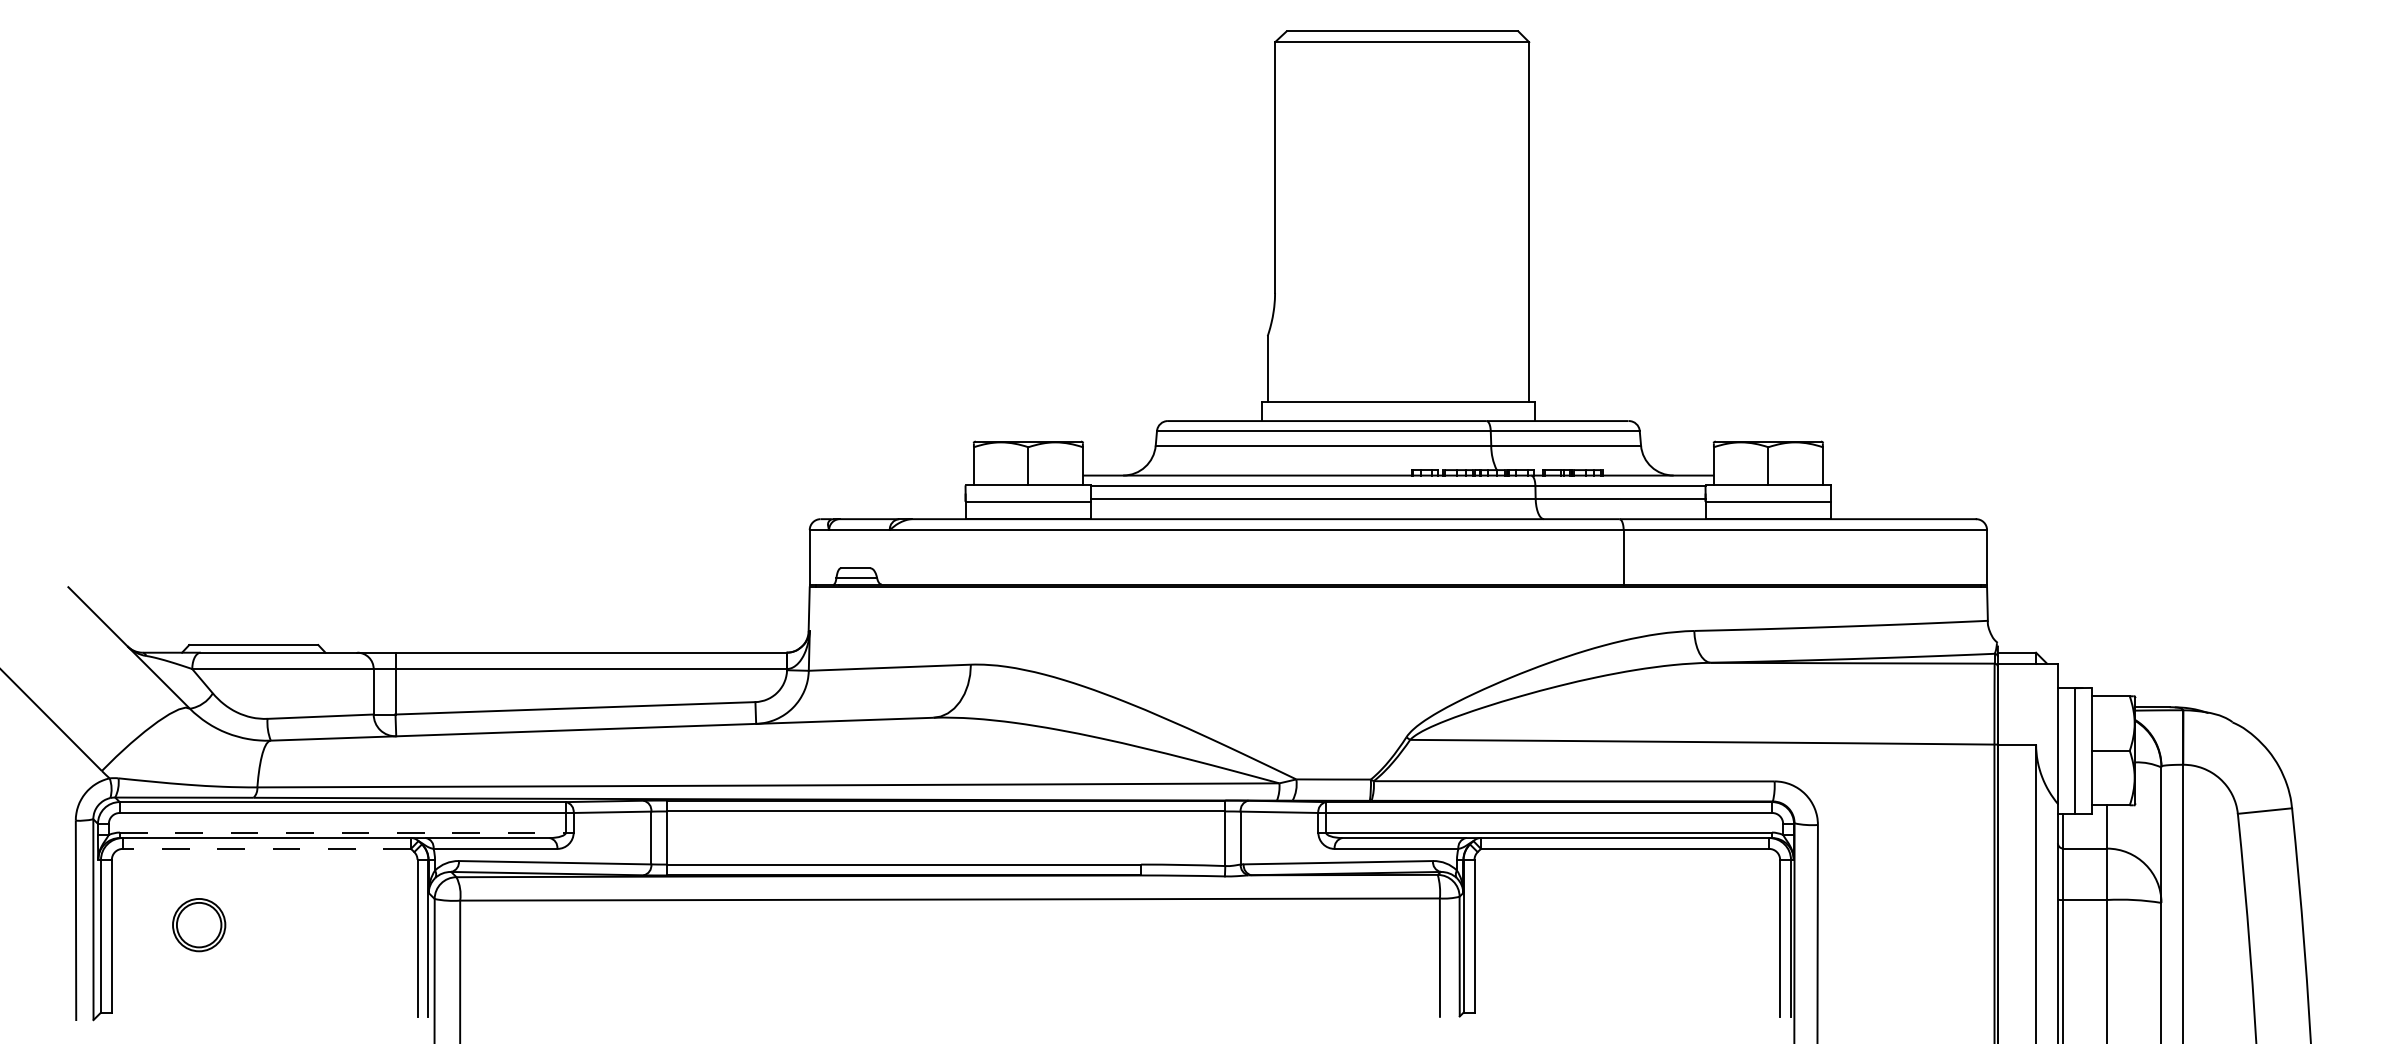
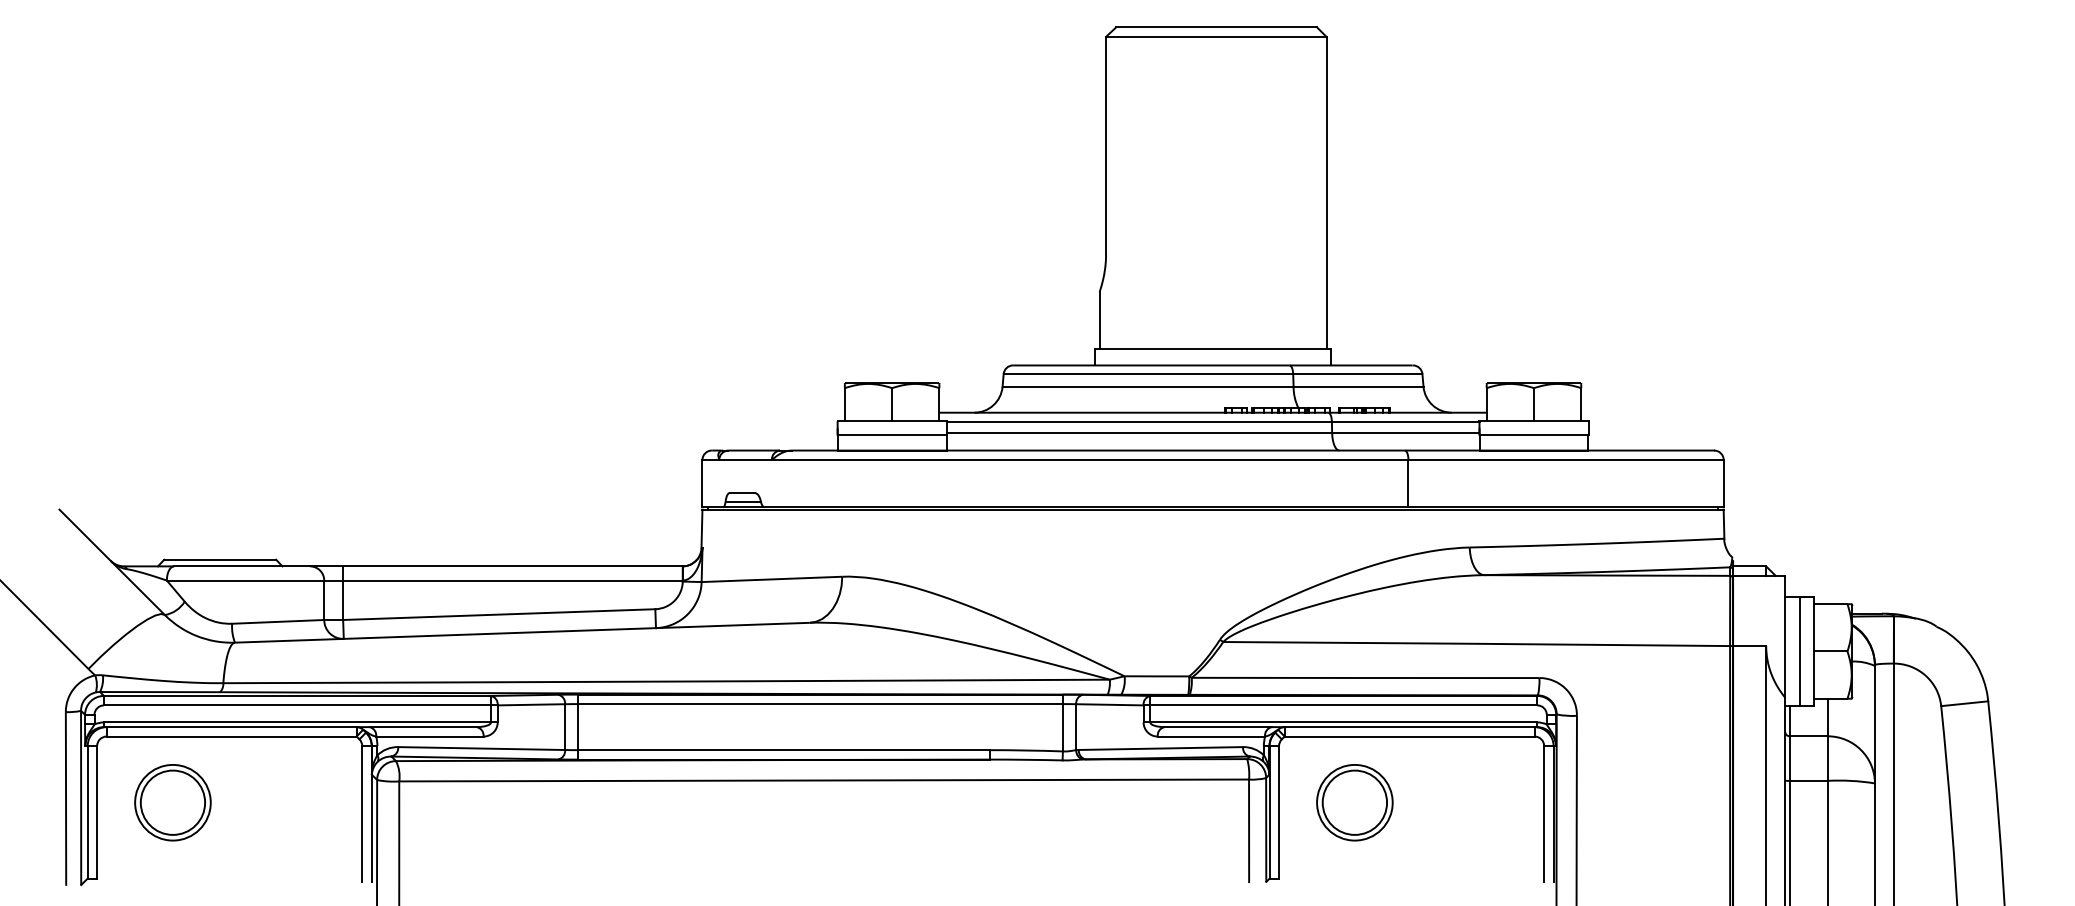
line: (343, 832) -> (298, 722), dashed -> solid
line: (266, 848) -> (231, 736), dashed -> solid
part: (198, 924) -> (172, 802), size x1.67
part: (1561, 924) -> (1354, 802), added

